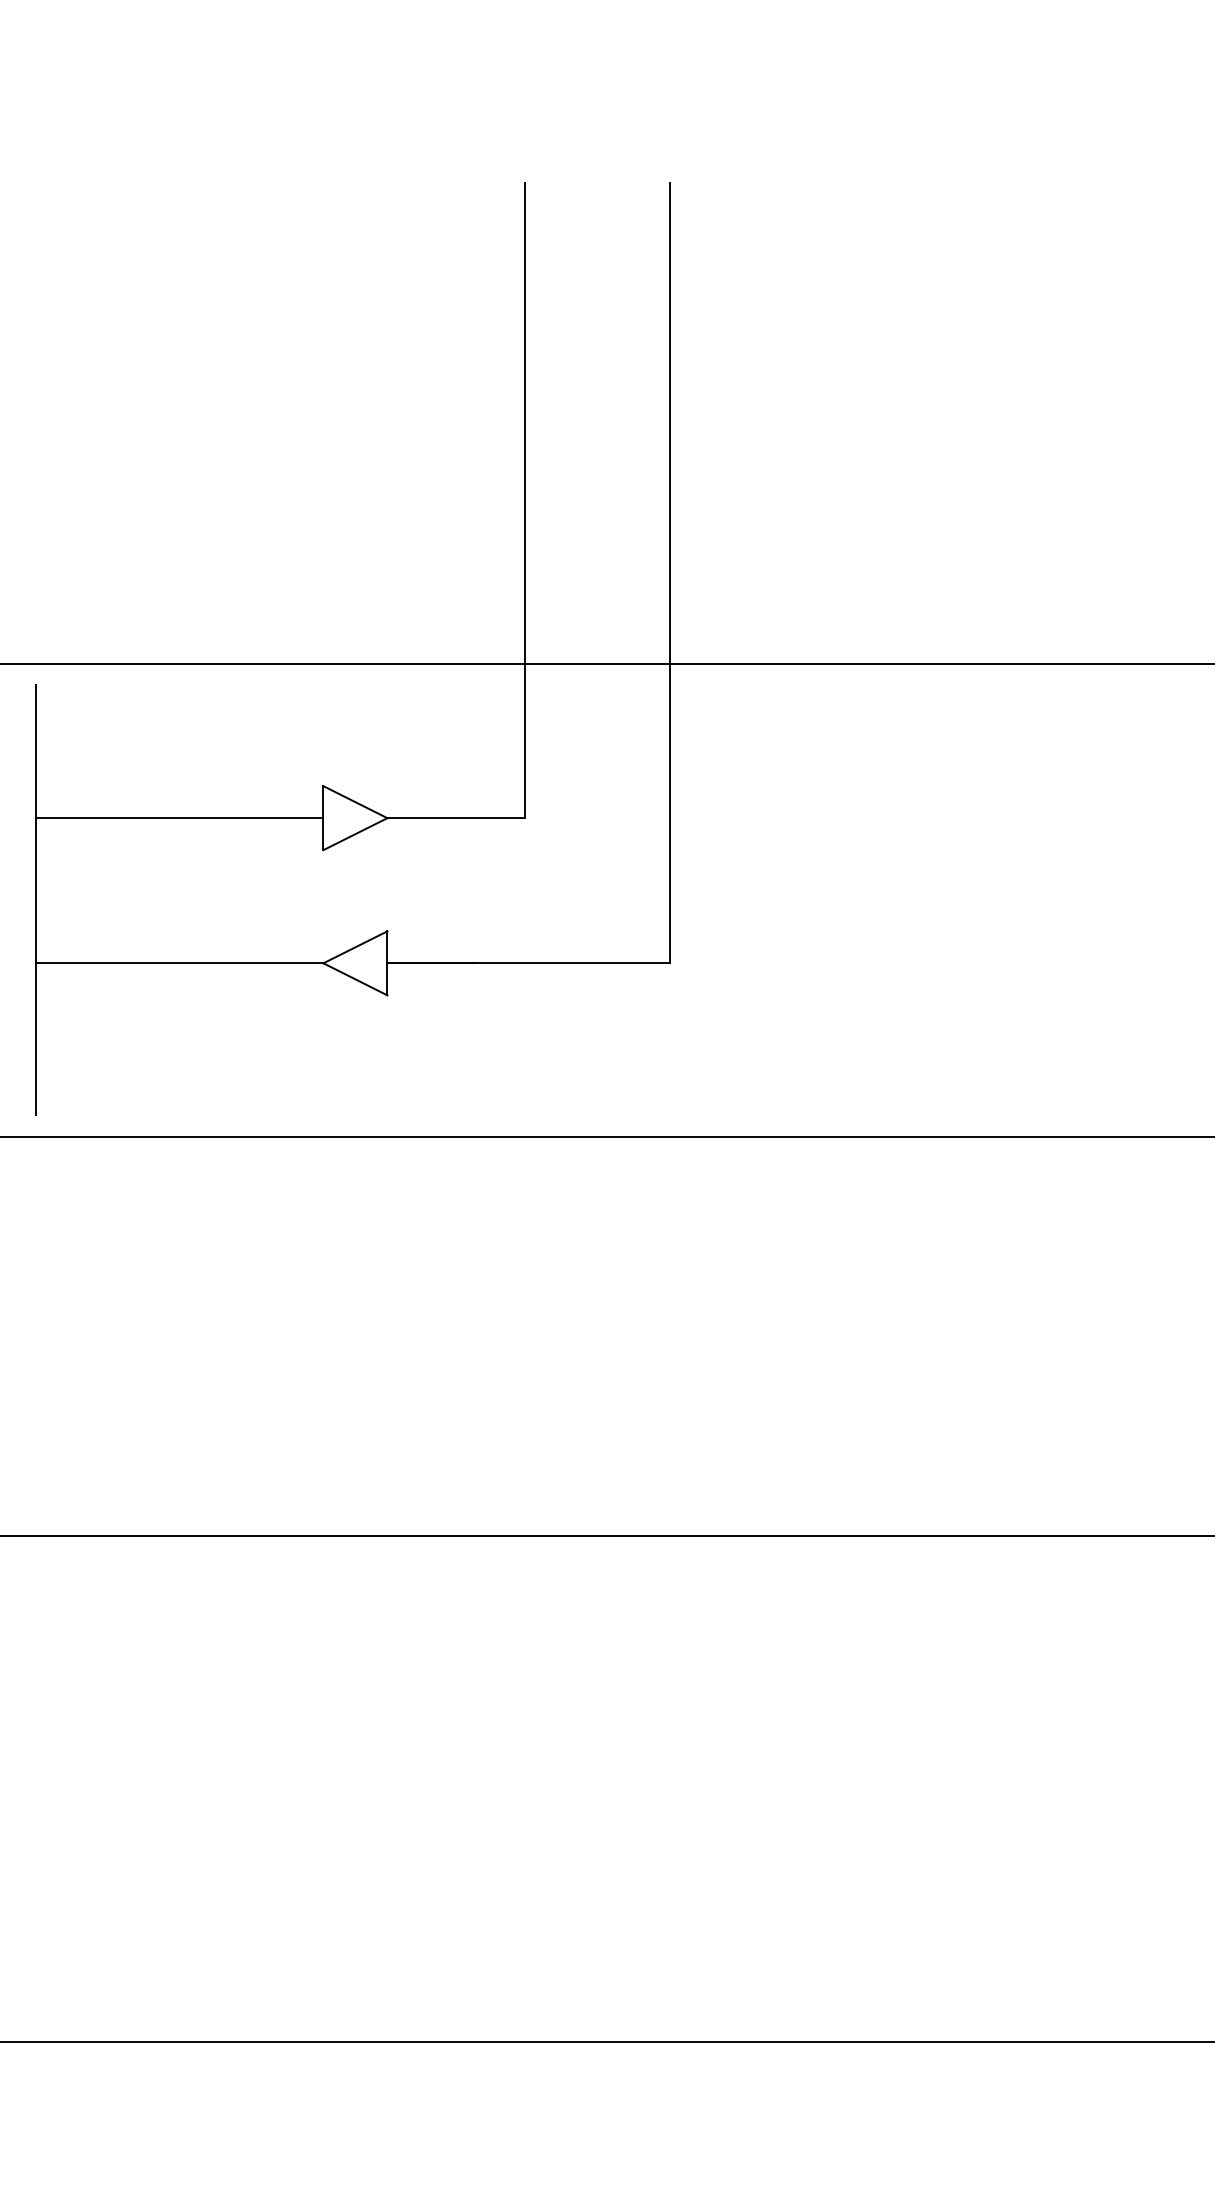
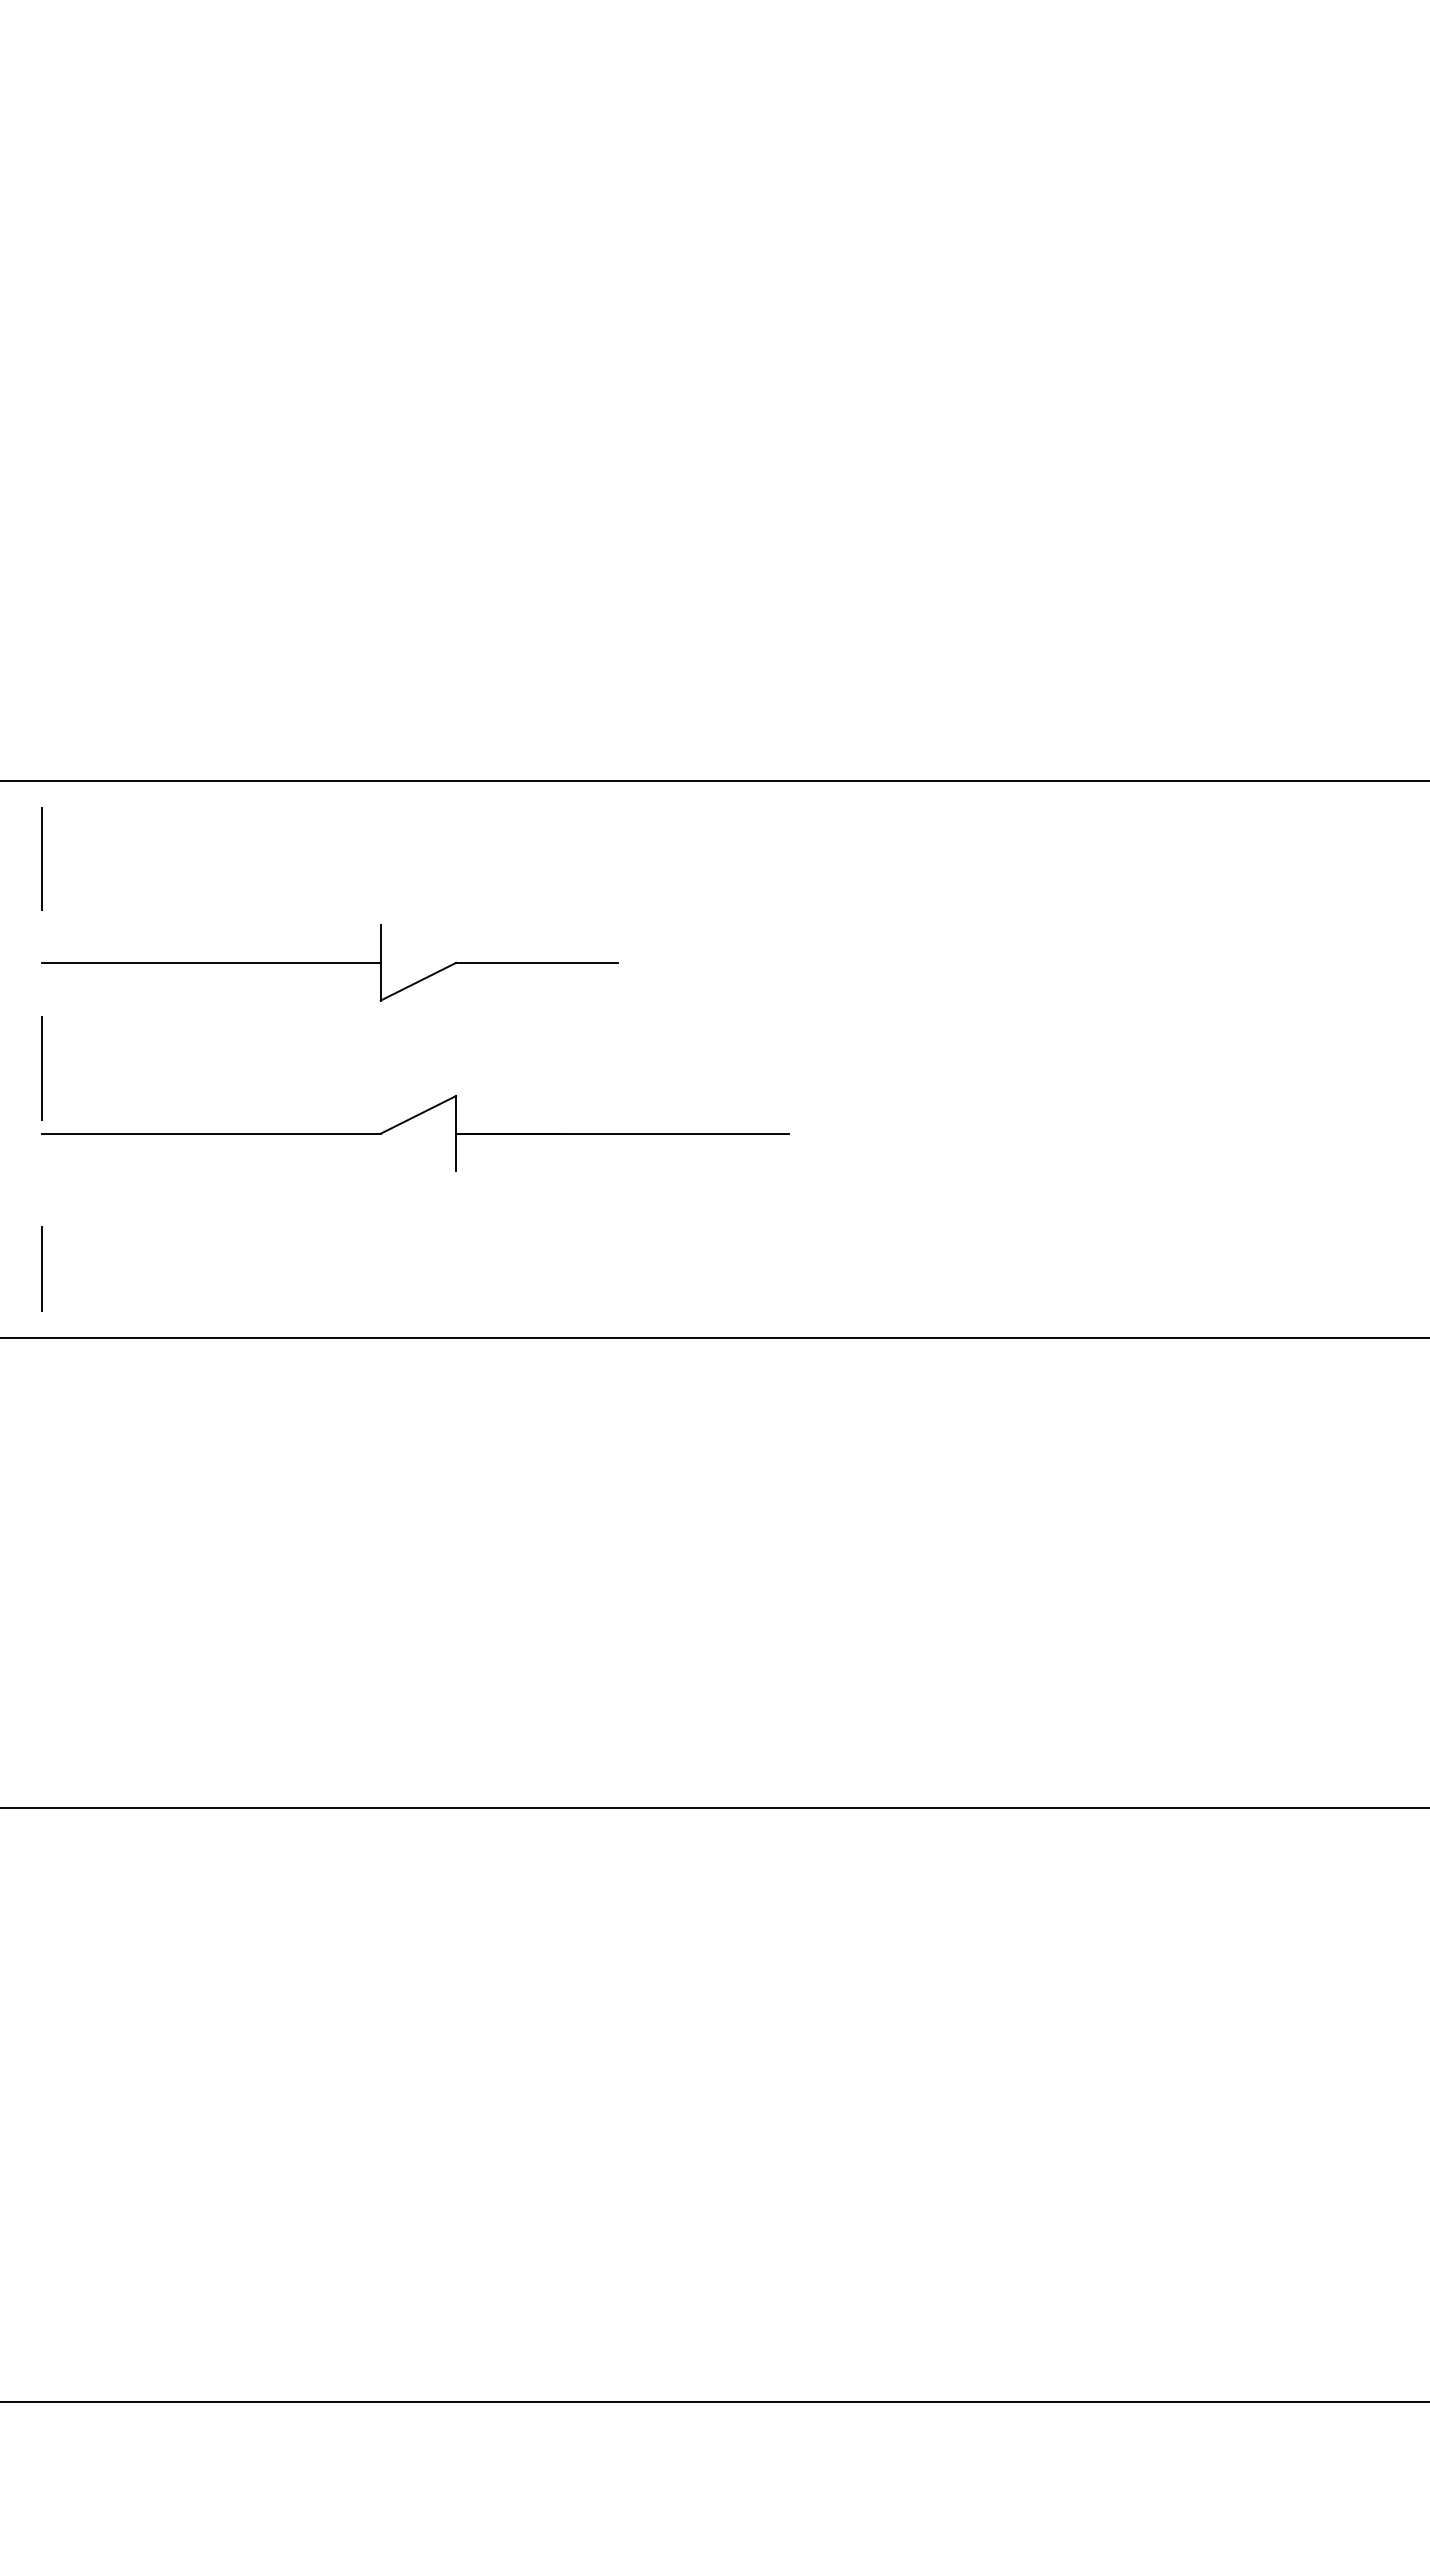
line: (524, 499) -> (617, 588), removed
line: (669, 573) -> (788, 674), removed
line: (355, 801) -> (418, 943), removed
line: (35, 900) -> (42, 1059), solid -> dashed
line: (355, 979) -> (418, 1152), removed

